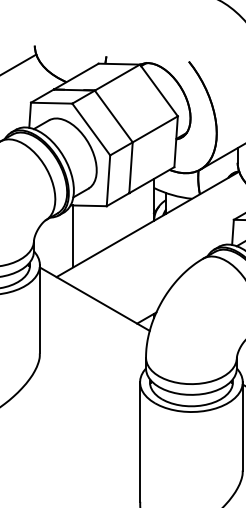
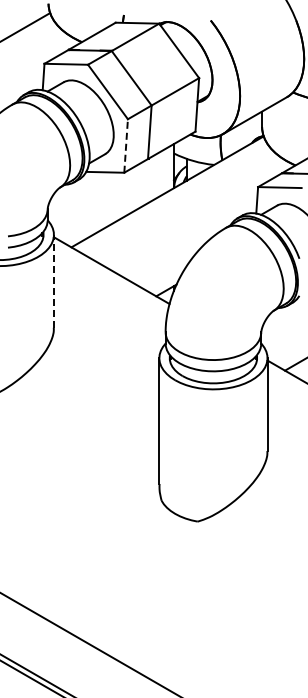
line: (108, 180) -> (126, 145), solid -> dashed
line: (73, 236) -> (89, 204), removed
line: (40, 308) -> (54, 280), solid -> dashed

